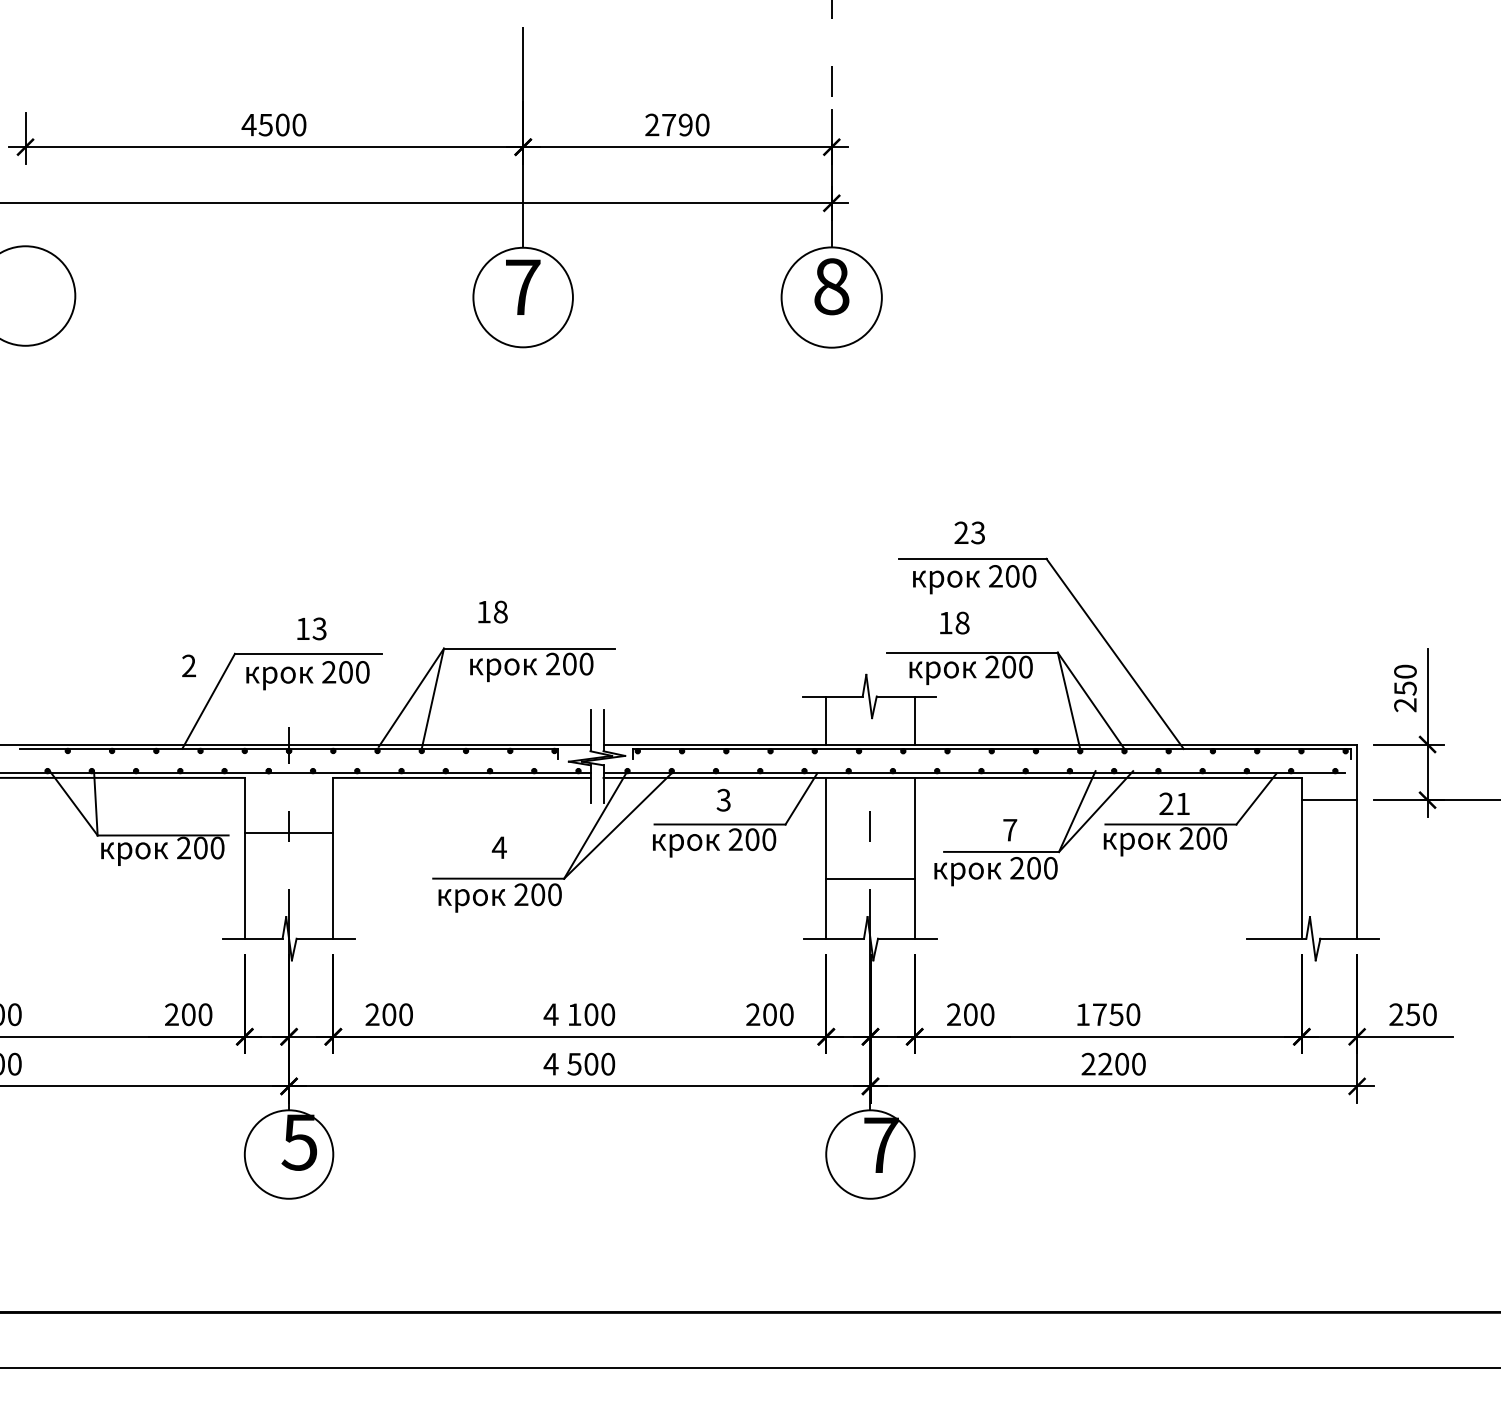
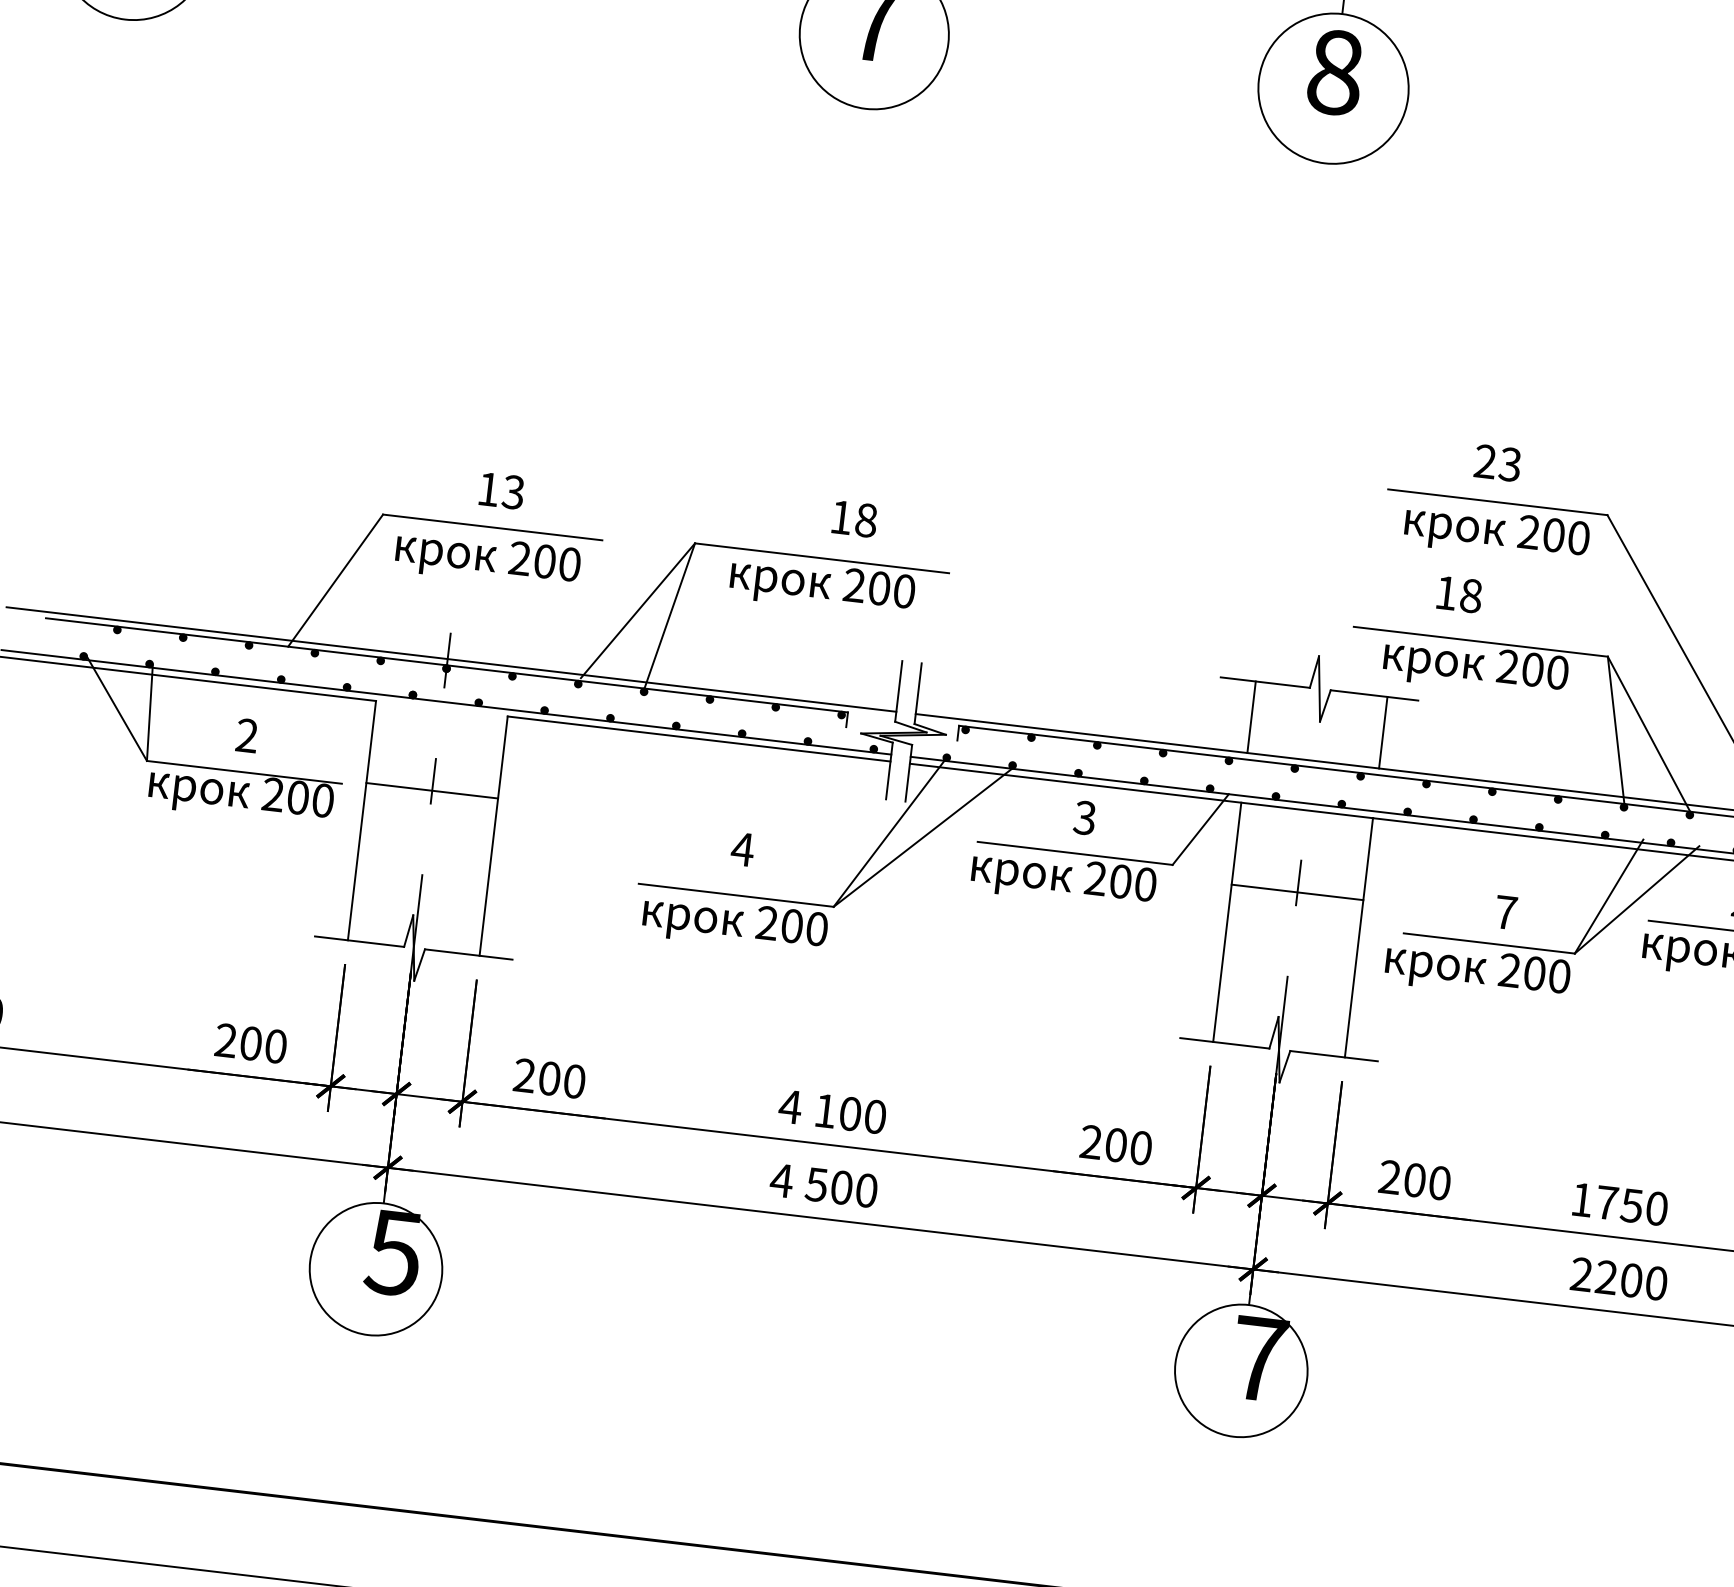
text: (492, 611) -> (854, 518), moved
text: (188, 665) -> (246, 734), moved
line: (870, 879) -> (1297, 893), moved

